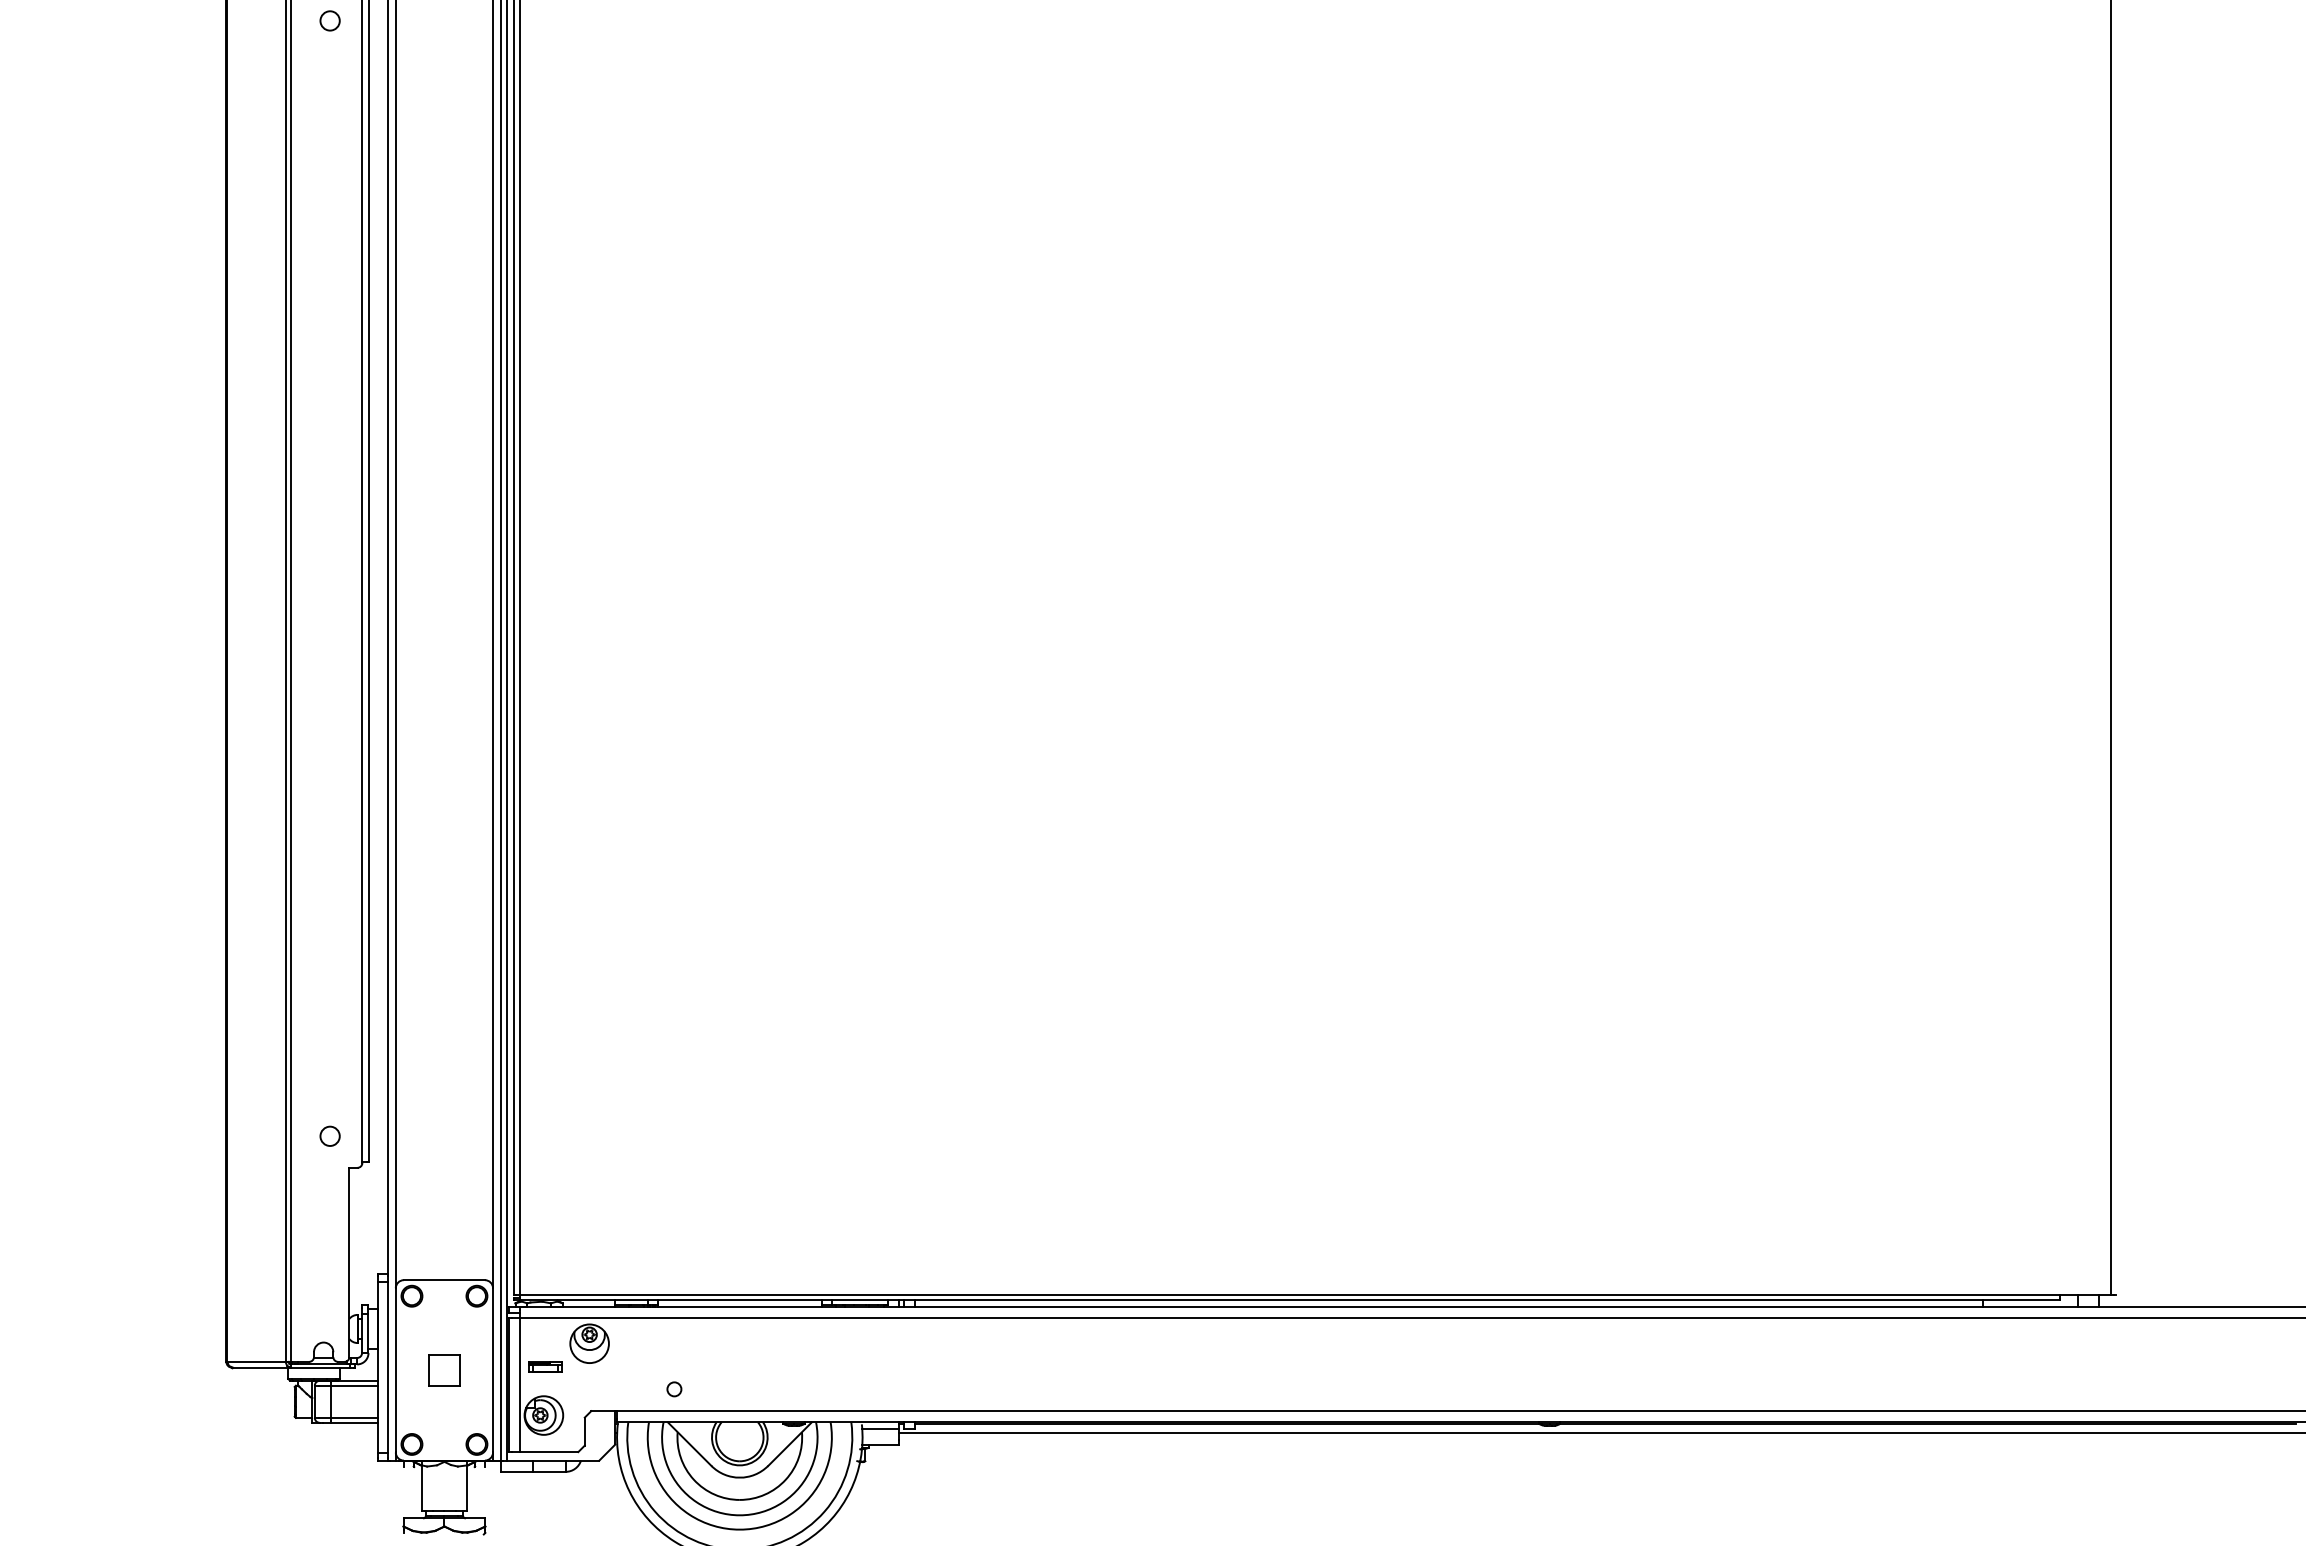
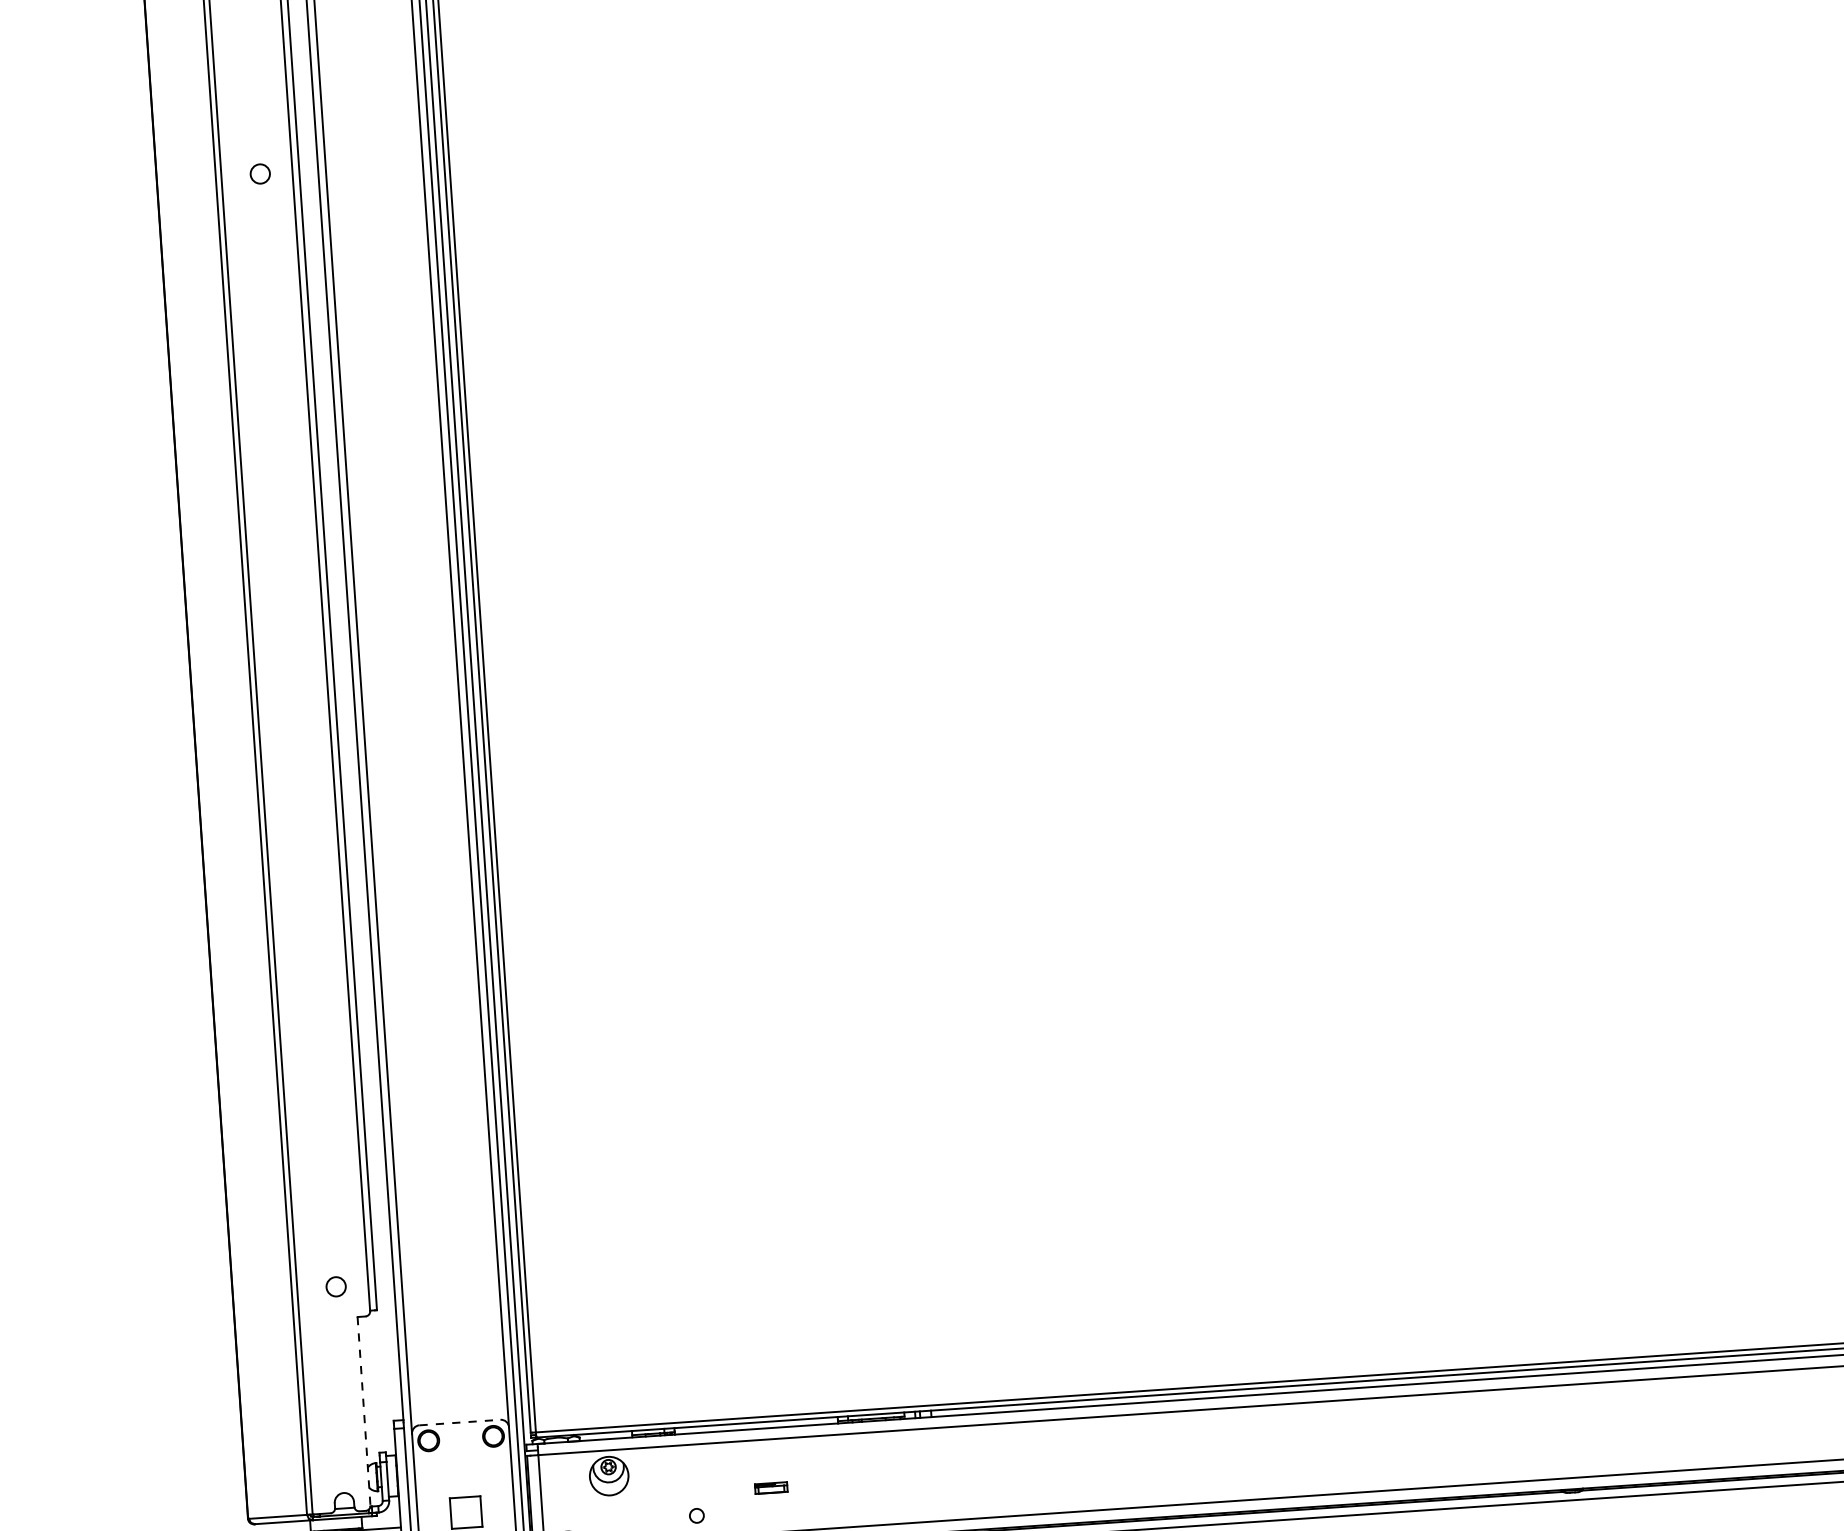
line: (349, 1262) -> (364, 1411), solid -> dashed
line: (444, 1280) -> (460, 1422), solid -> dashed
part: (545, 1366) -> (771, 1487), moved

